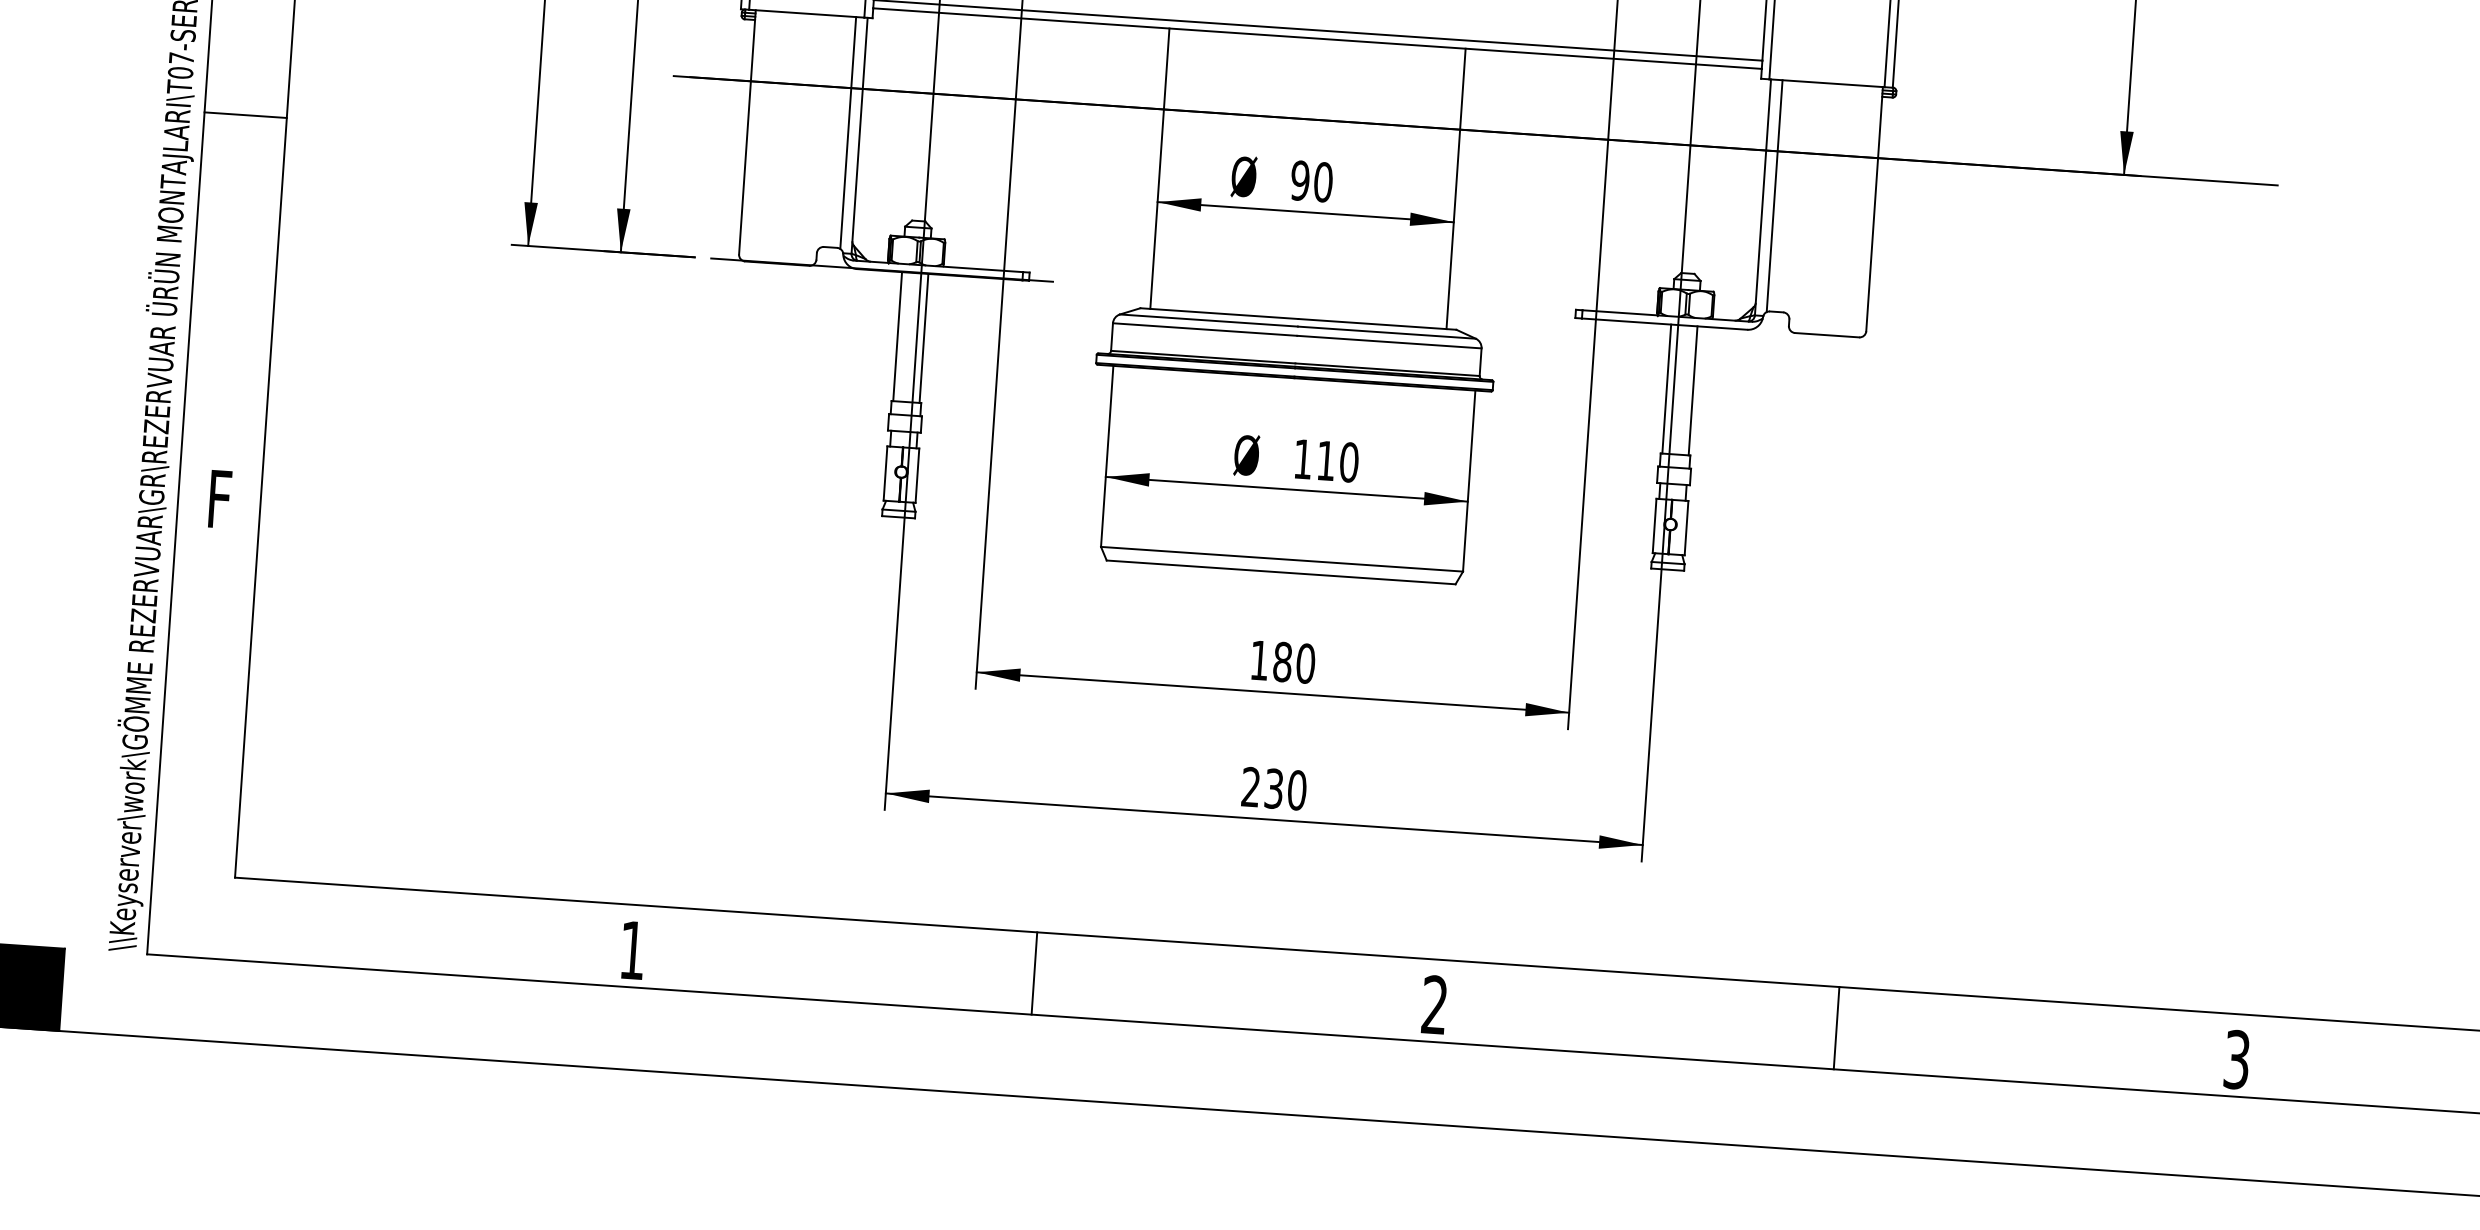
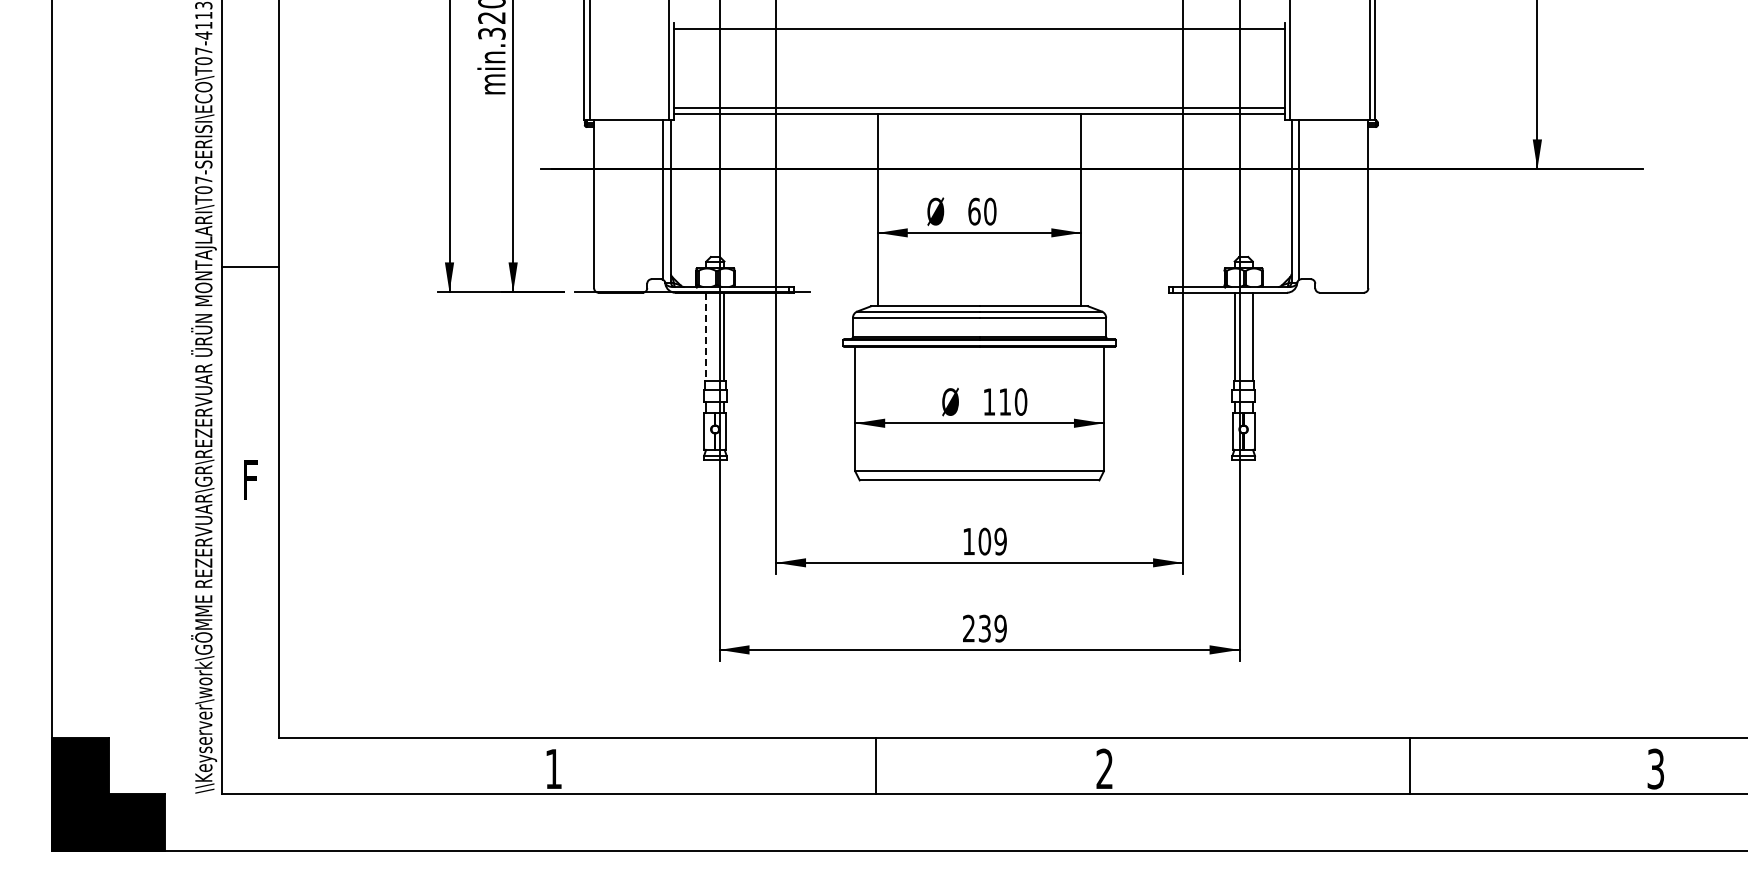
line: (244, 115) -> (249, 267), moved
text: (1300, 180) -> (974, 211), 90 -> 60
line: (897, 337) -> (706, 337), solid -> dashed
text: (1293, 662) -> (992, 541), 180 -> 109
text: (1296, 790) -> (1000, 628), 230 -> 239
line: (1034, 972) -> (875, 765), moved
line: (1836, 1027) -> (1409, 765), moved

